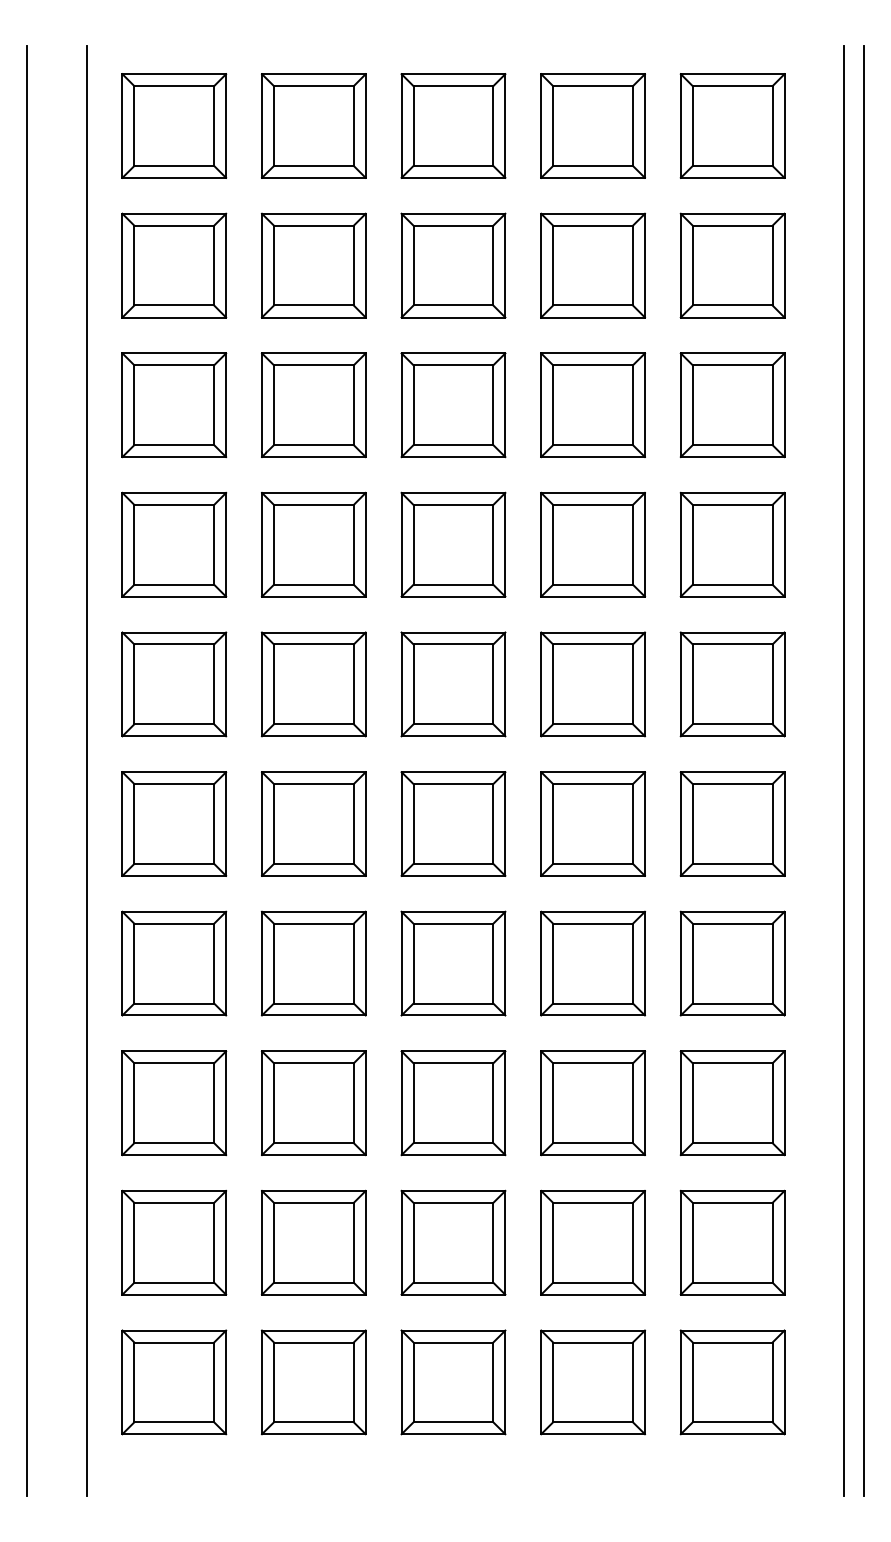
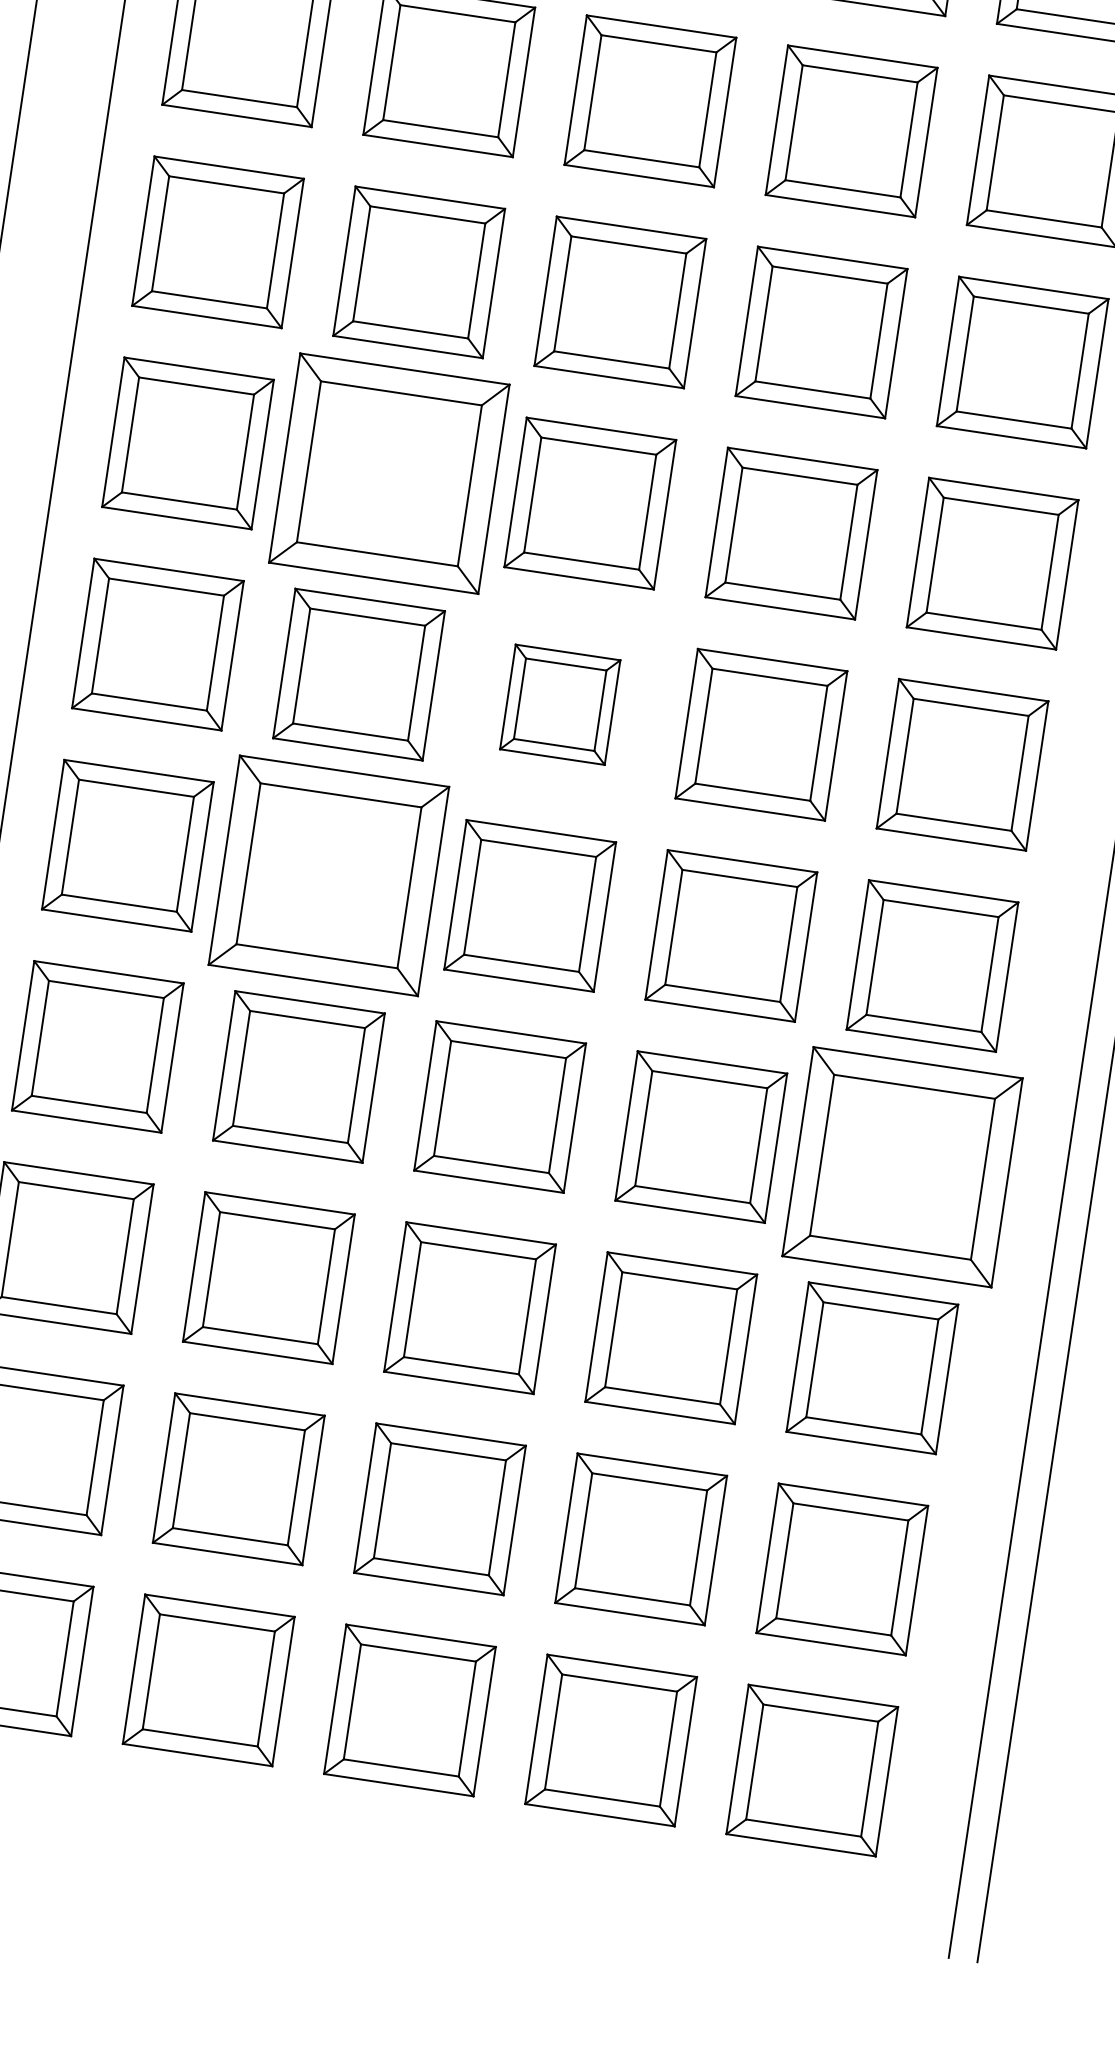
part: (313, 544) -> (388, 473), size x1.4
part: (453, 684) -> (560, 704), size x0.7
part: (313, 823) -> (328, 875), size x1.4
part: (732, 963) -> (902, 1166), size x1.4

